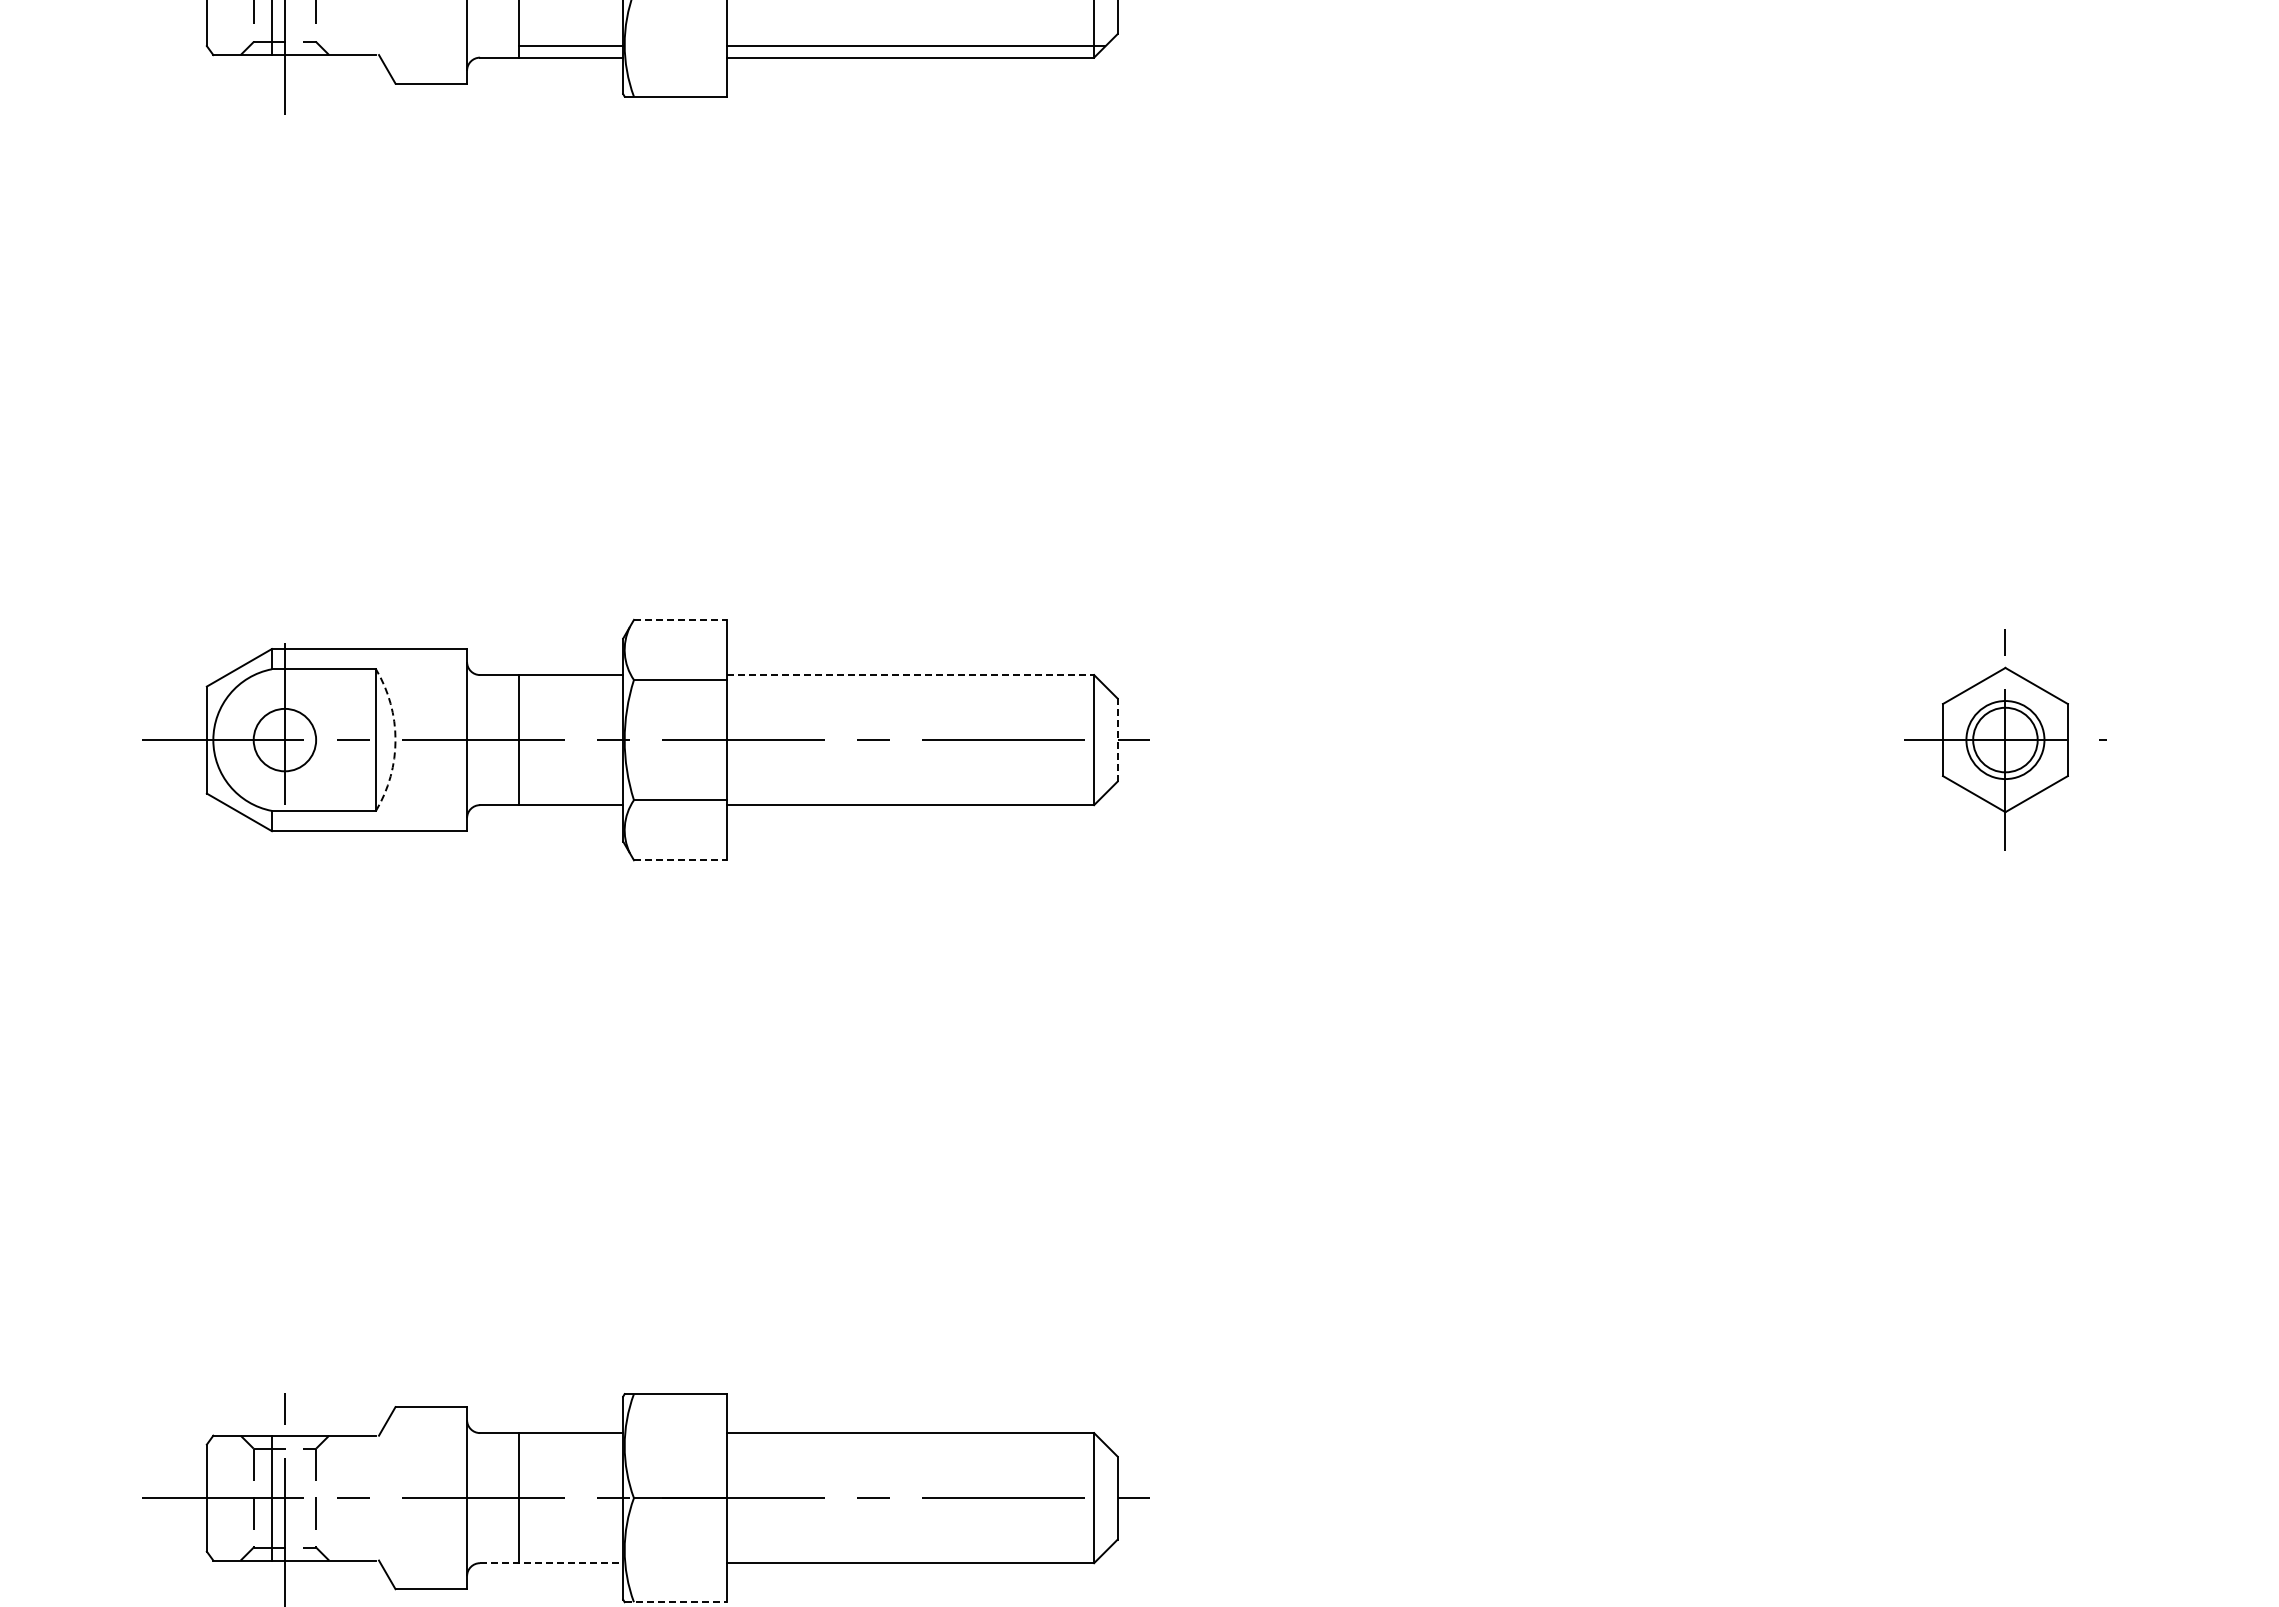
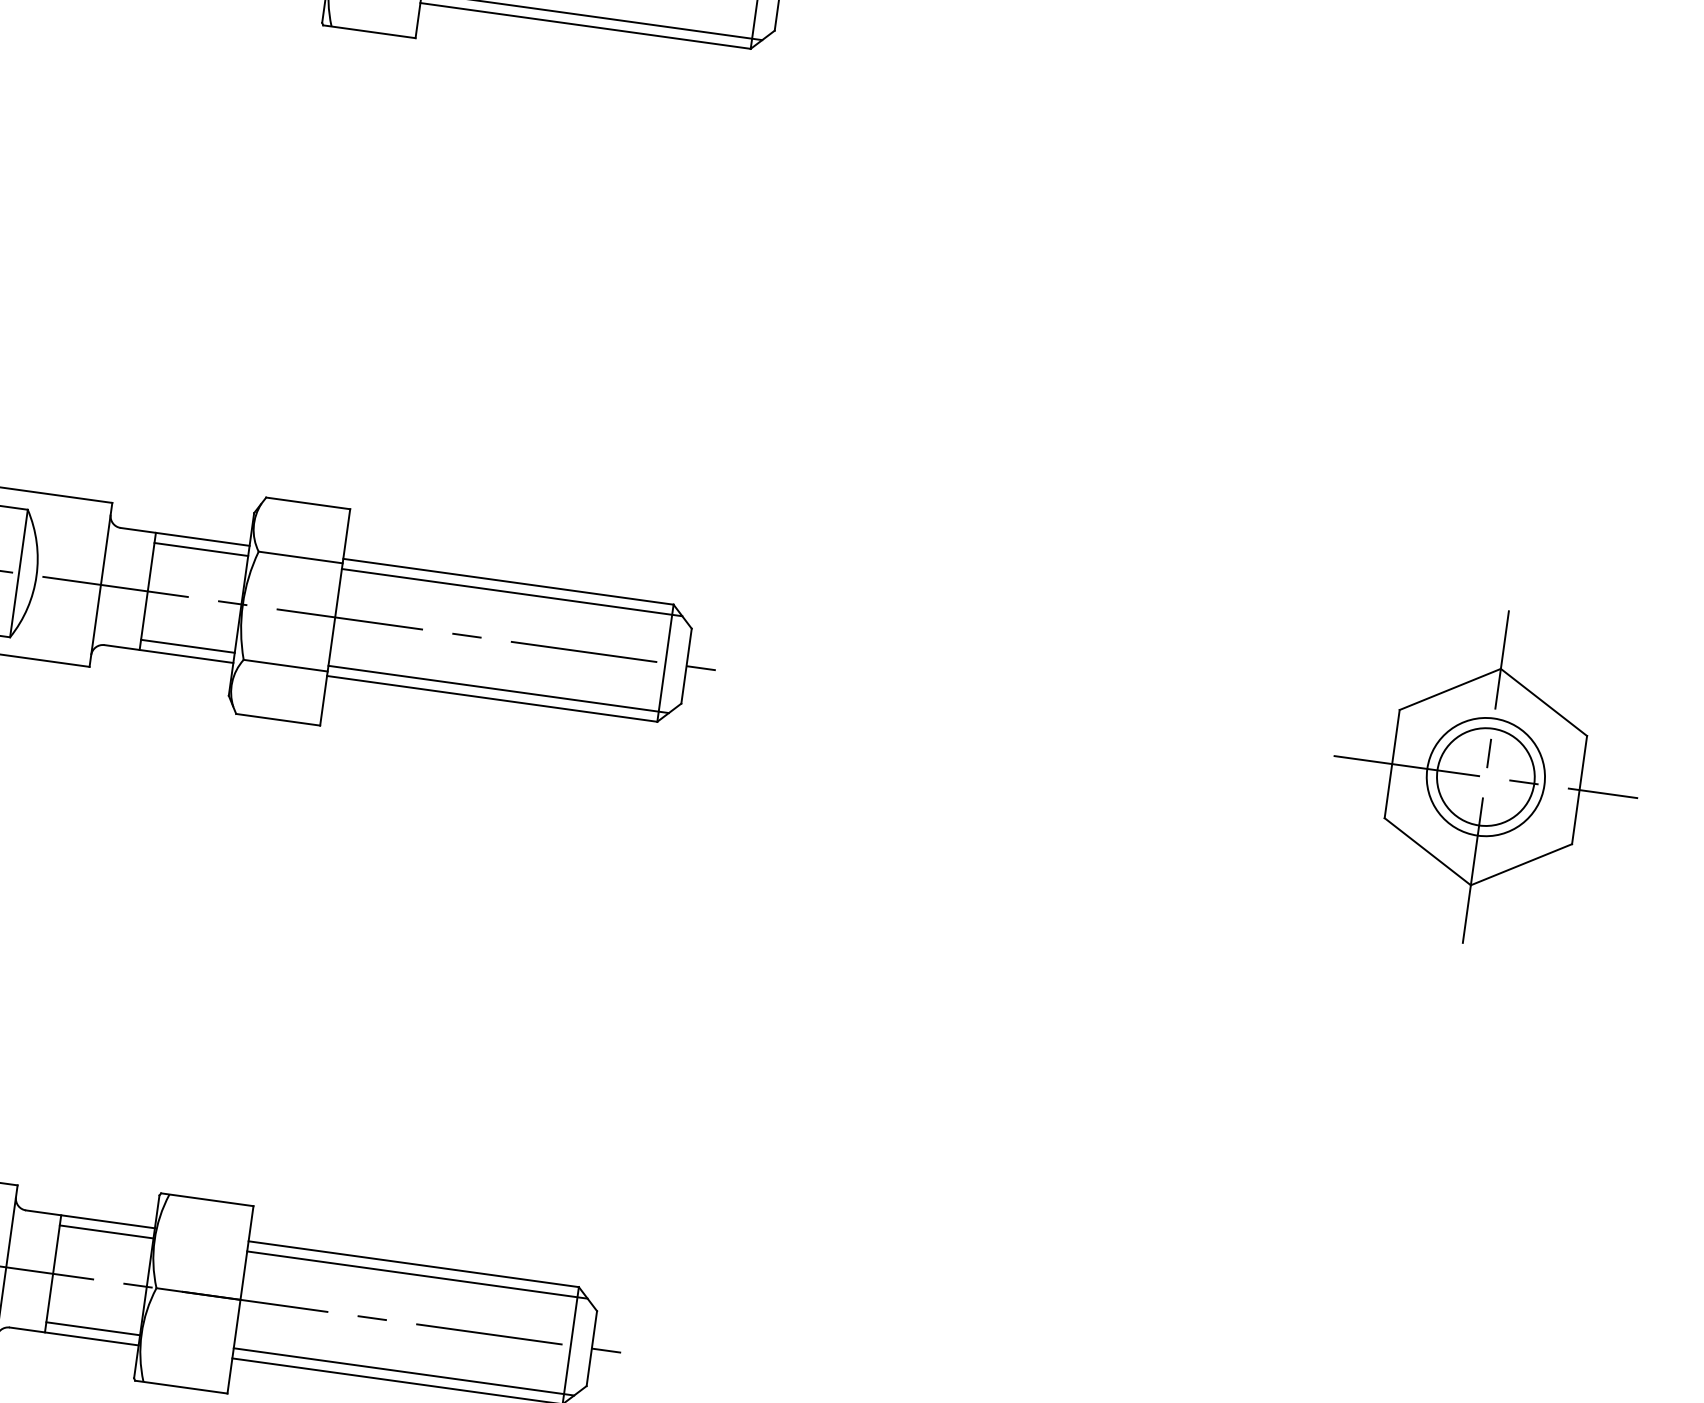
line: (680, 619) -> (308, 503), dashed -> solid
line: (911, 675) -> (509, 582), dashed -> solid
line: (571, 686) -> (201, 549), added
line: (916, 686) -> (512, 592), added
part: (2005, 739) -> (1486, 776), size x1.67
arc: (395, 740) -> (36, 576), dashed -> solid
line: (1117, 740) -> (686, 666), dashed -> solid
line: (571, 793) -> (188, 646), added
line: (916, 793) -> (498, 689), added
line: (680, 860) -> (278, 719), dashed -> solid
line: (571, 1444) -> (106, 1232), added
line: (916, 1444) -> (417, 1275), added
line: (571, 1551) -> (93, 1328), added
line: (916, 1551) -> (404, 1371), added
line: (551, 1563) -> (74, 1336), dashed -> solid
line: (676, 1602) -> (181, 1387), dashed -> solid

